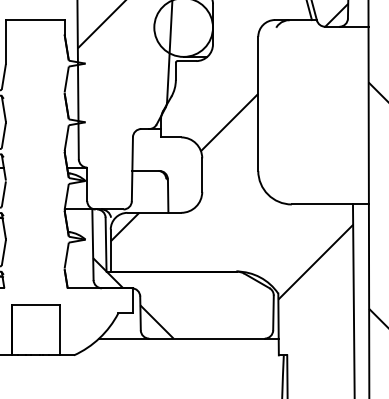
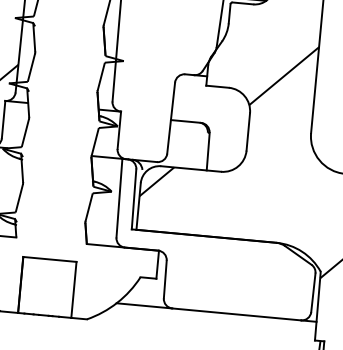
hatch: (133, 298) -> (159, 262), removed

